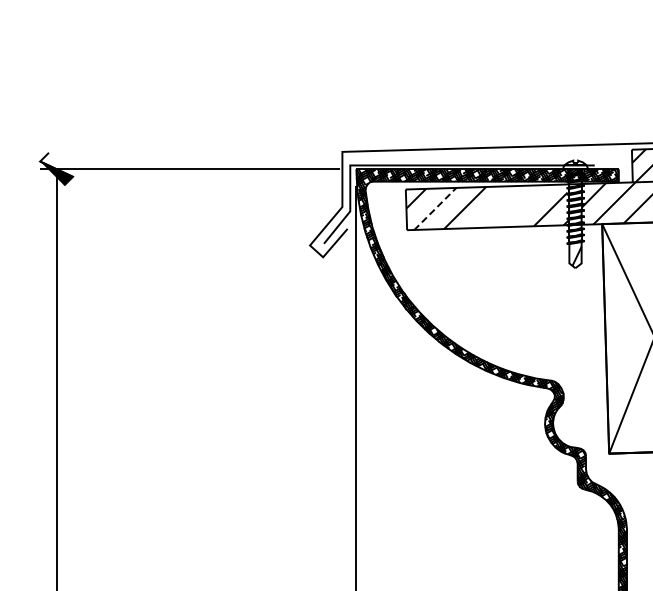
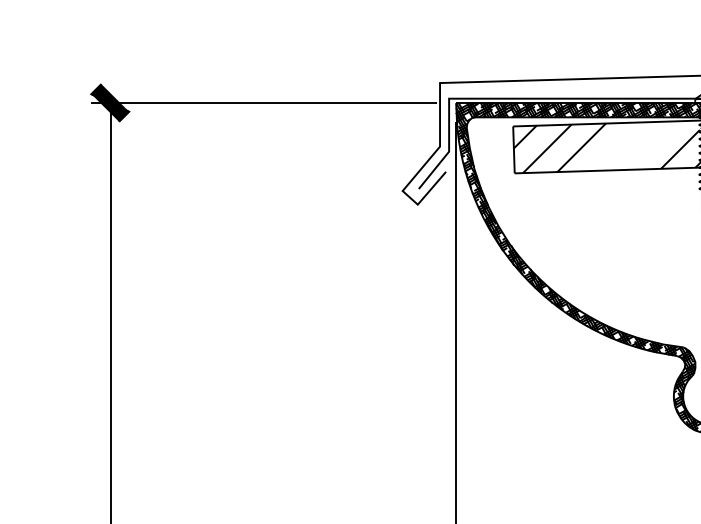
fill: (56, 164) -> (110, 97), added
line: (435, 208) -> (547, 148), dashed -> solid

